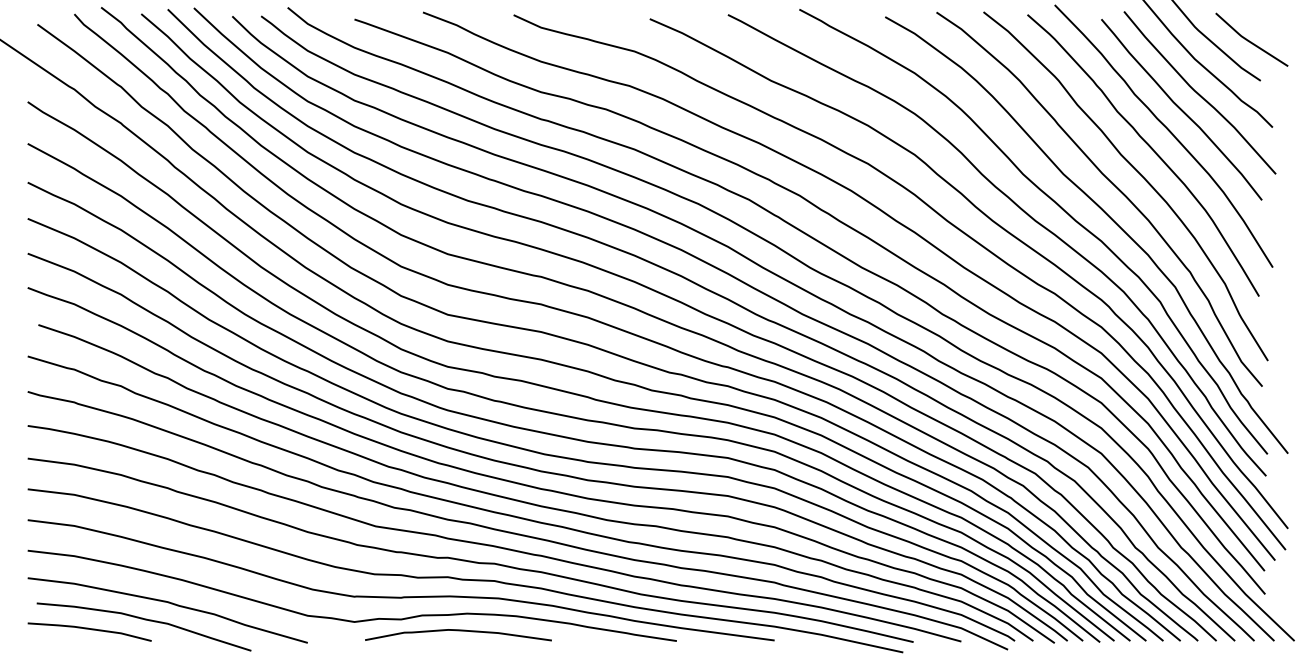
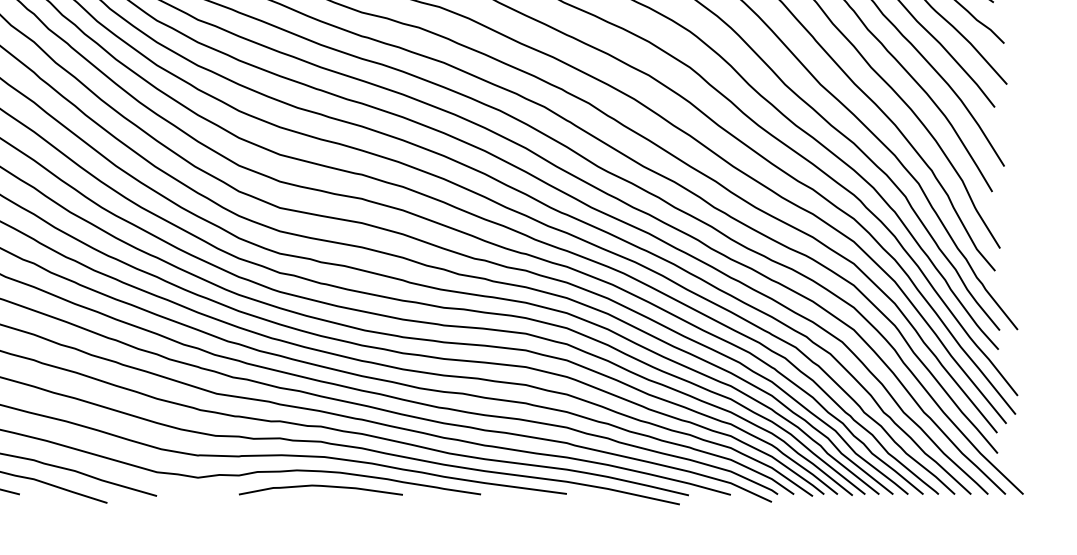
curve: (458, 631) -> (320, 486), moved

